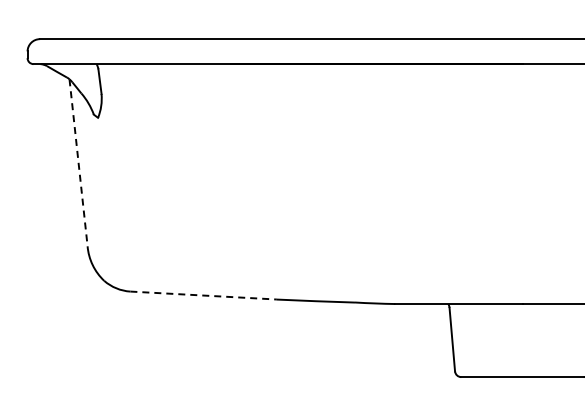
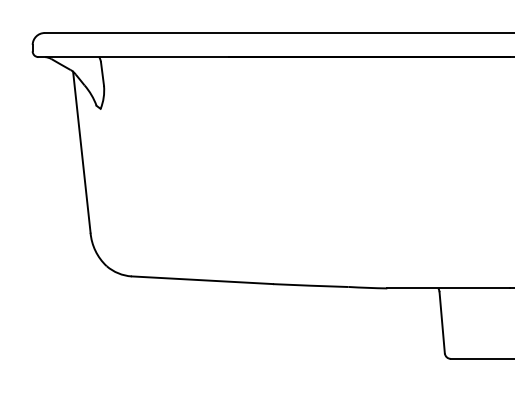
line: (78, 162) -> (81, 151), dashed -> solid
line: (204, 295) -> (203, 280), dashed -> solid

